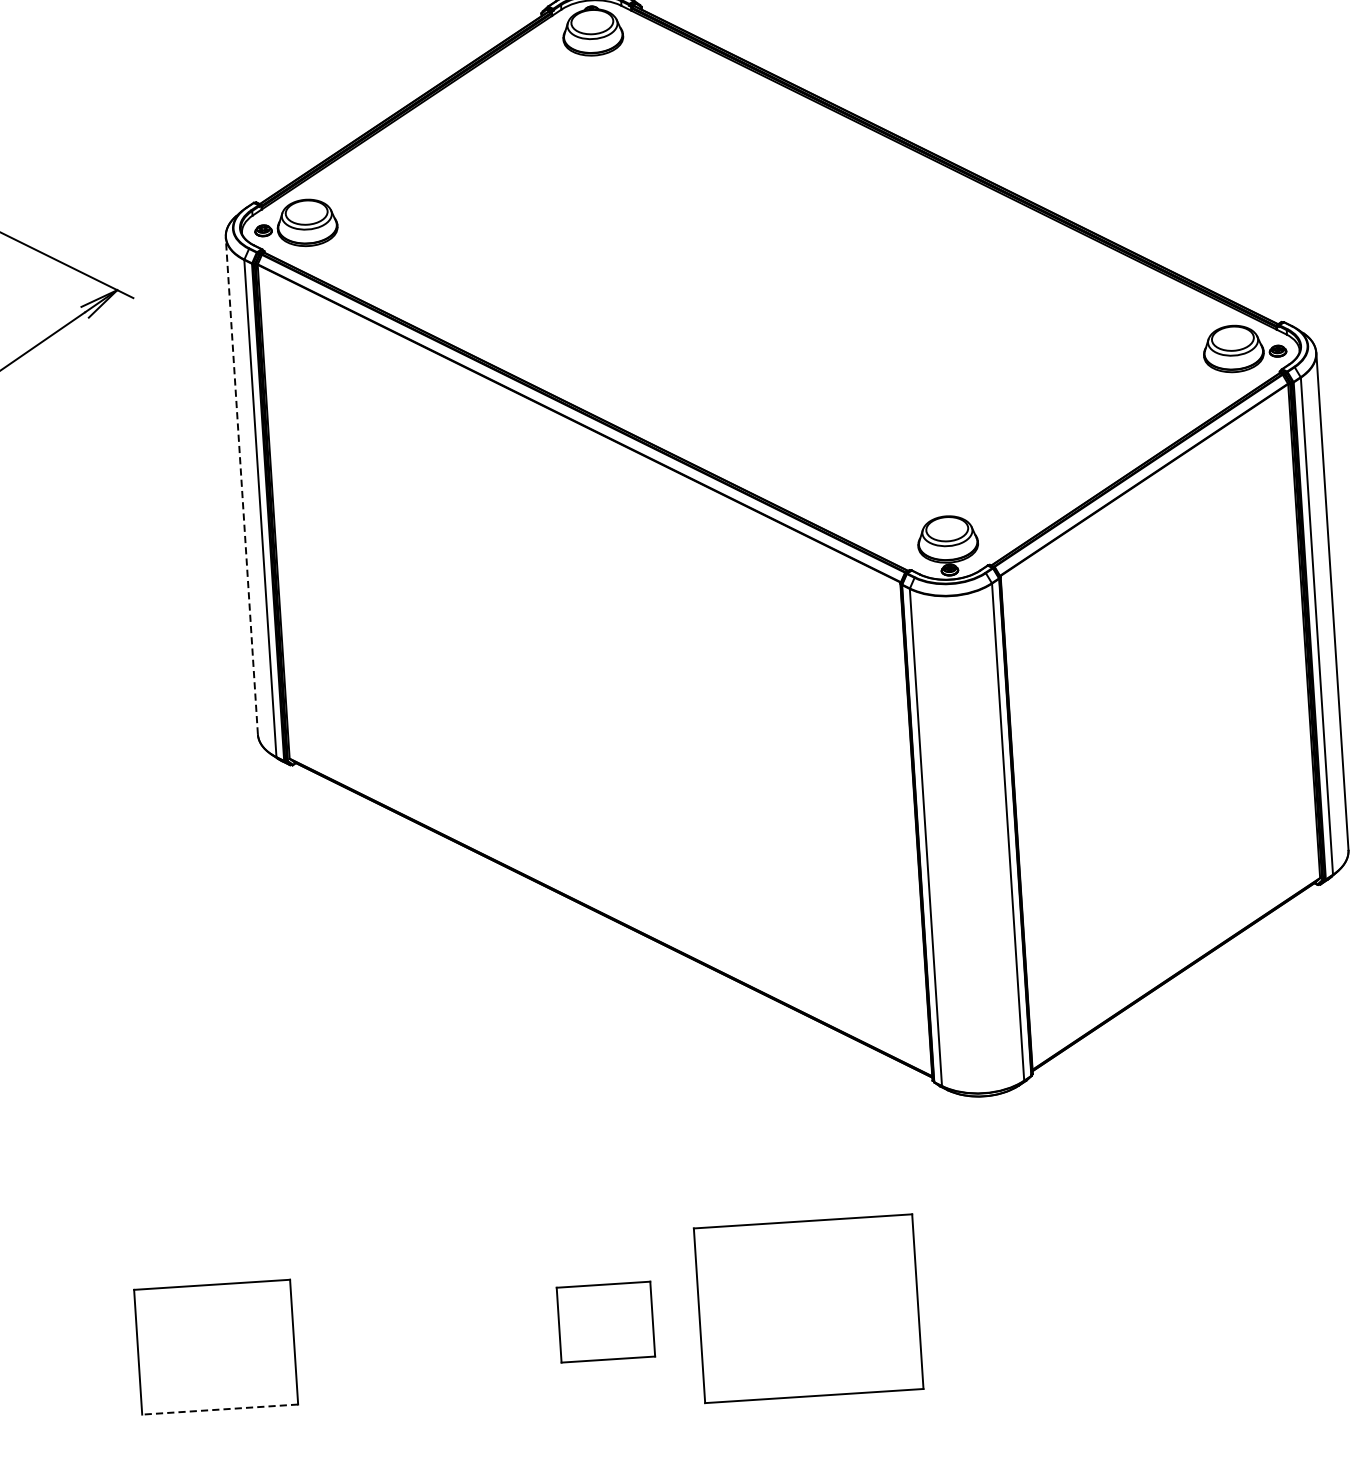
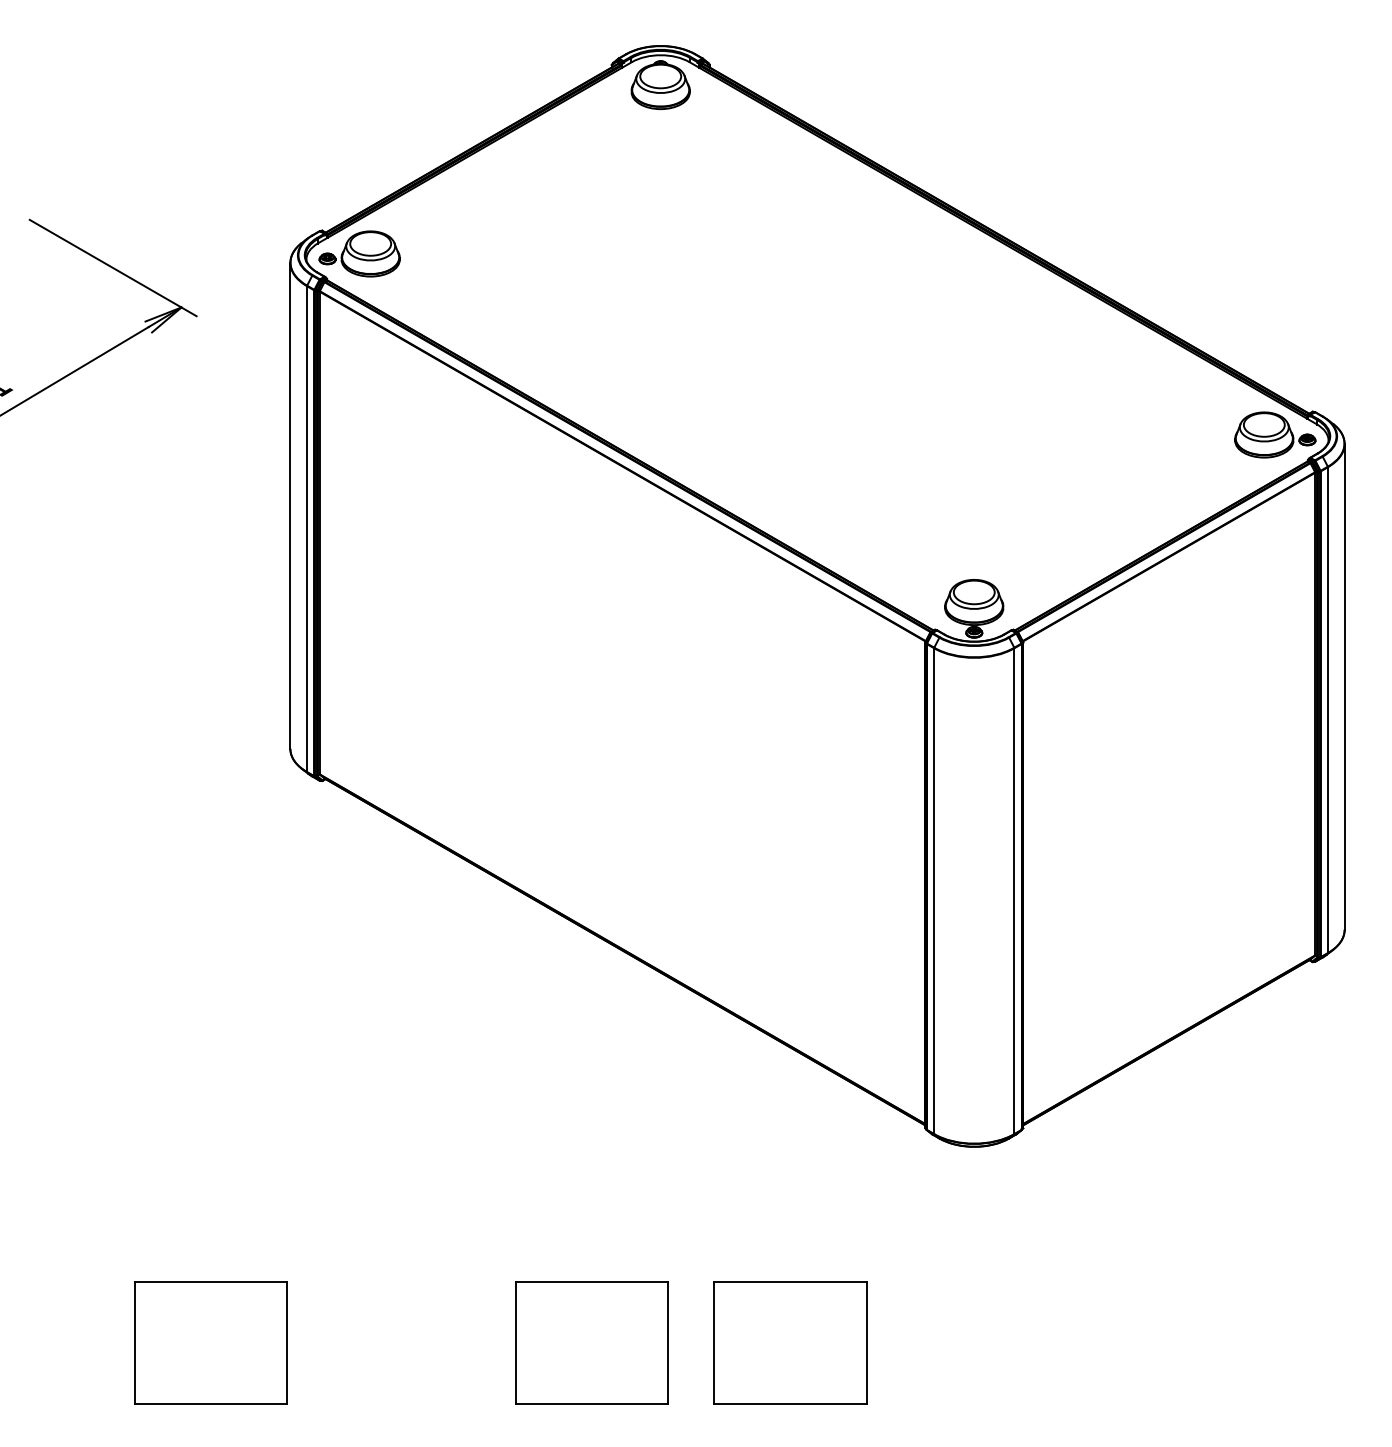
line: (241, 485) -> (290, 505), dashed -> solid
part: (808, 1308) -> (790, 1342), size x0.71
part: (605, 1321) -> (591, 1342), size x1.67
line: (219, 1409) -> (210, 1403), dashed -> solid

